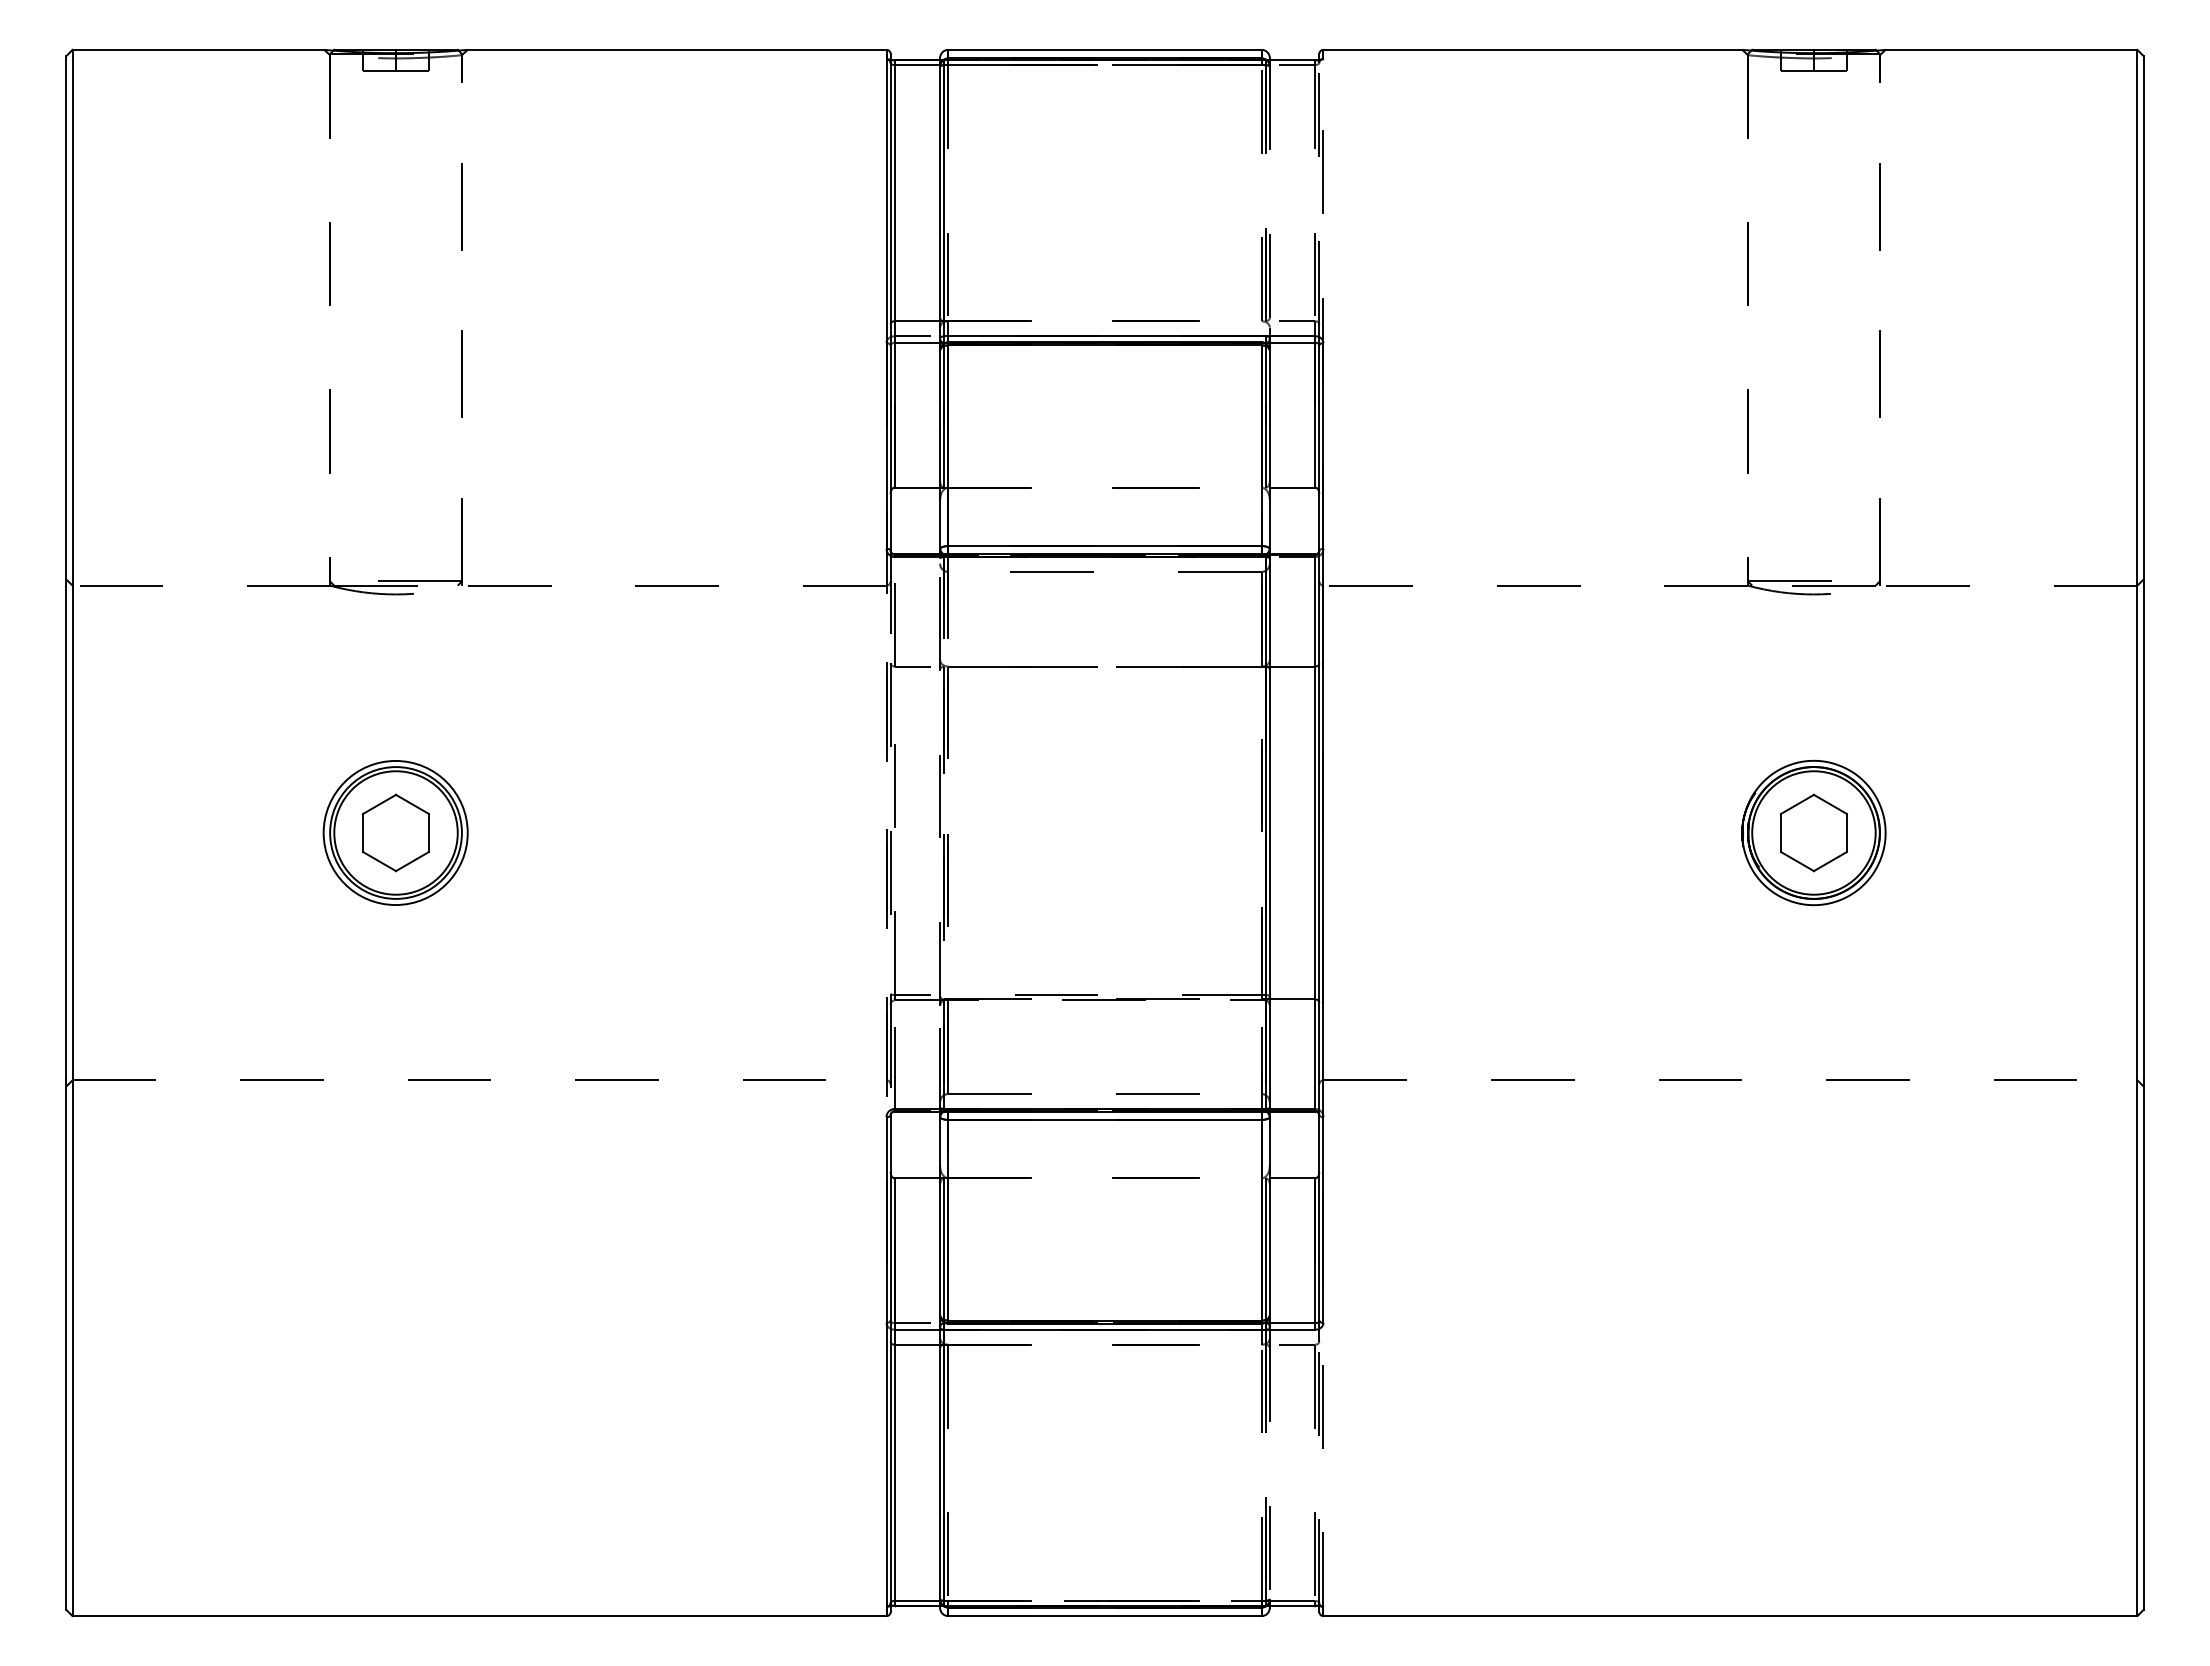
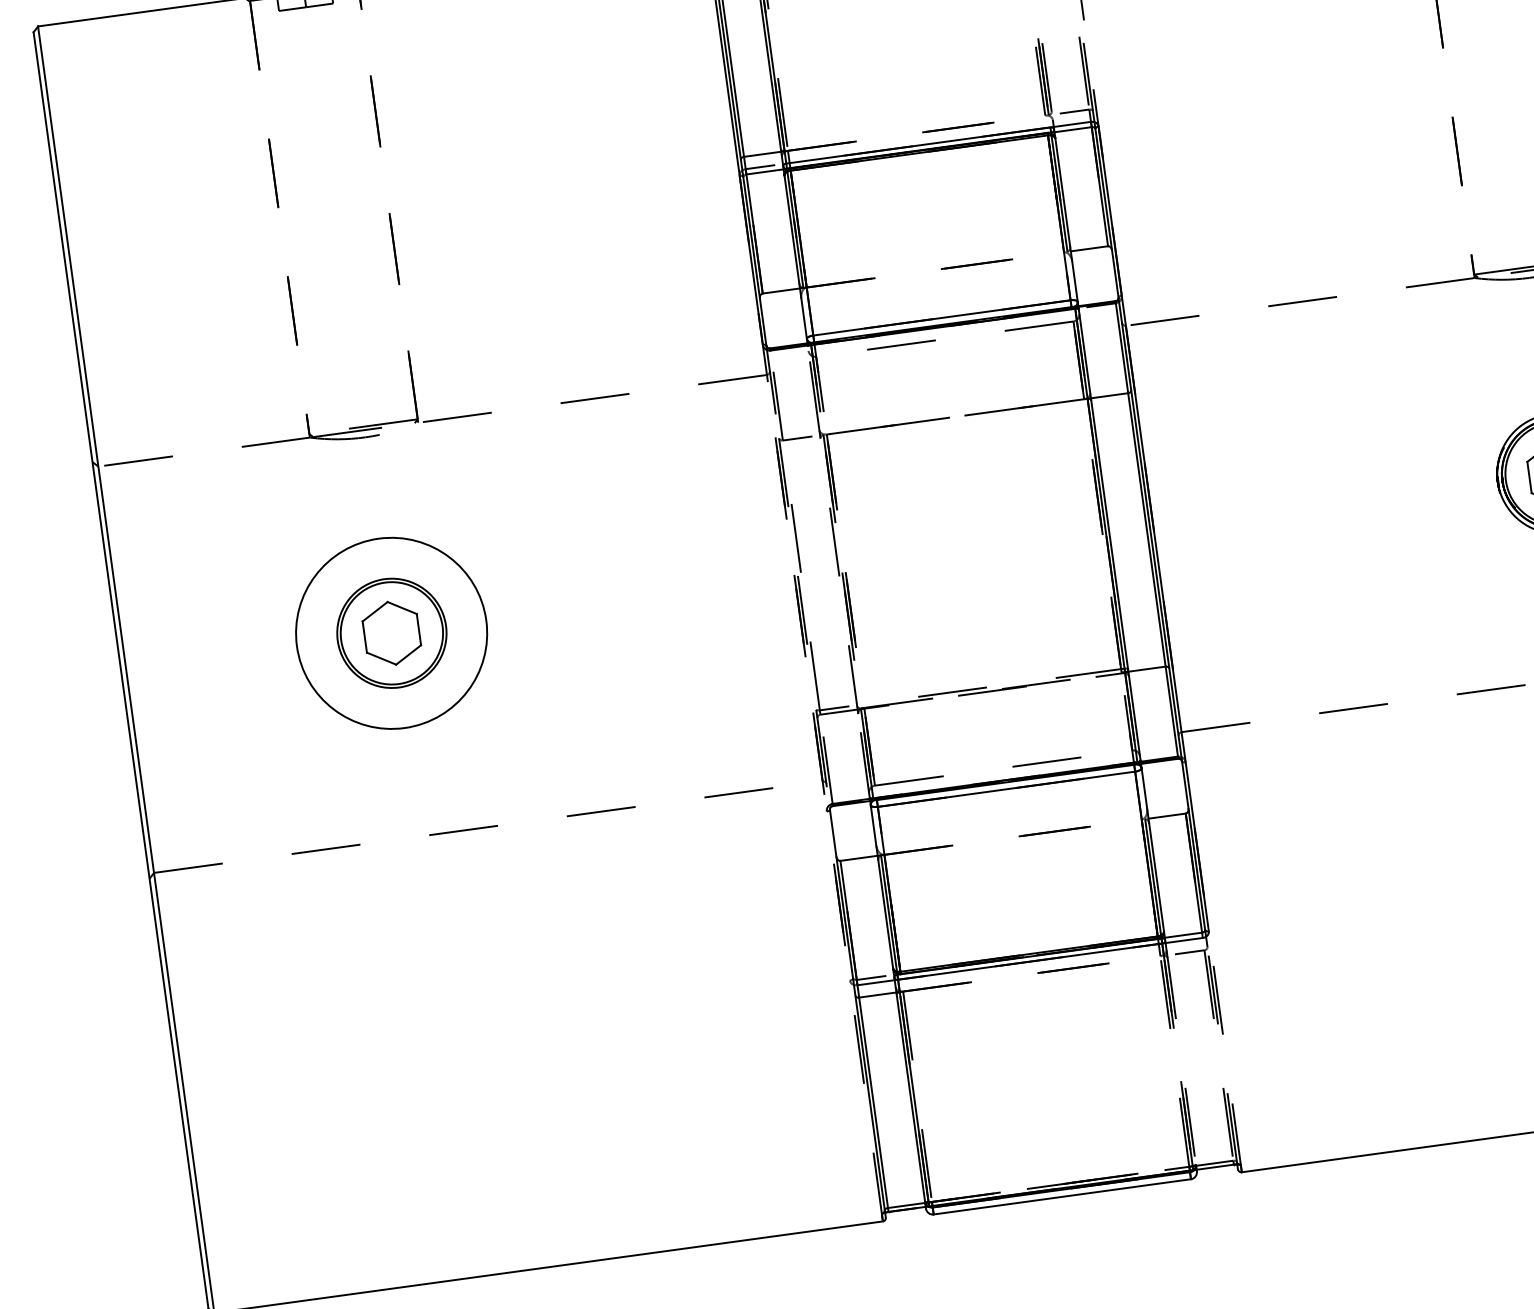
circle: (395, 832) -> (391, 633), size x1.6
line: (886, 1366) -> (854, 1016), solid -> dashed

